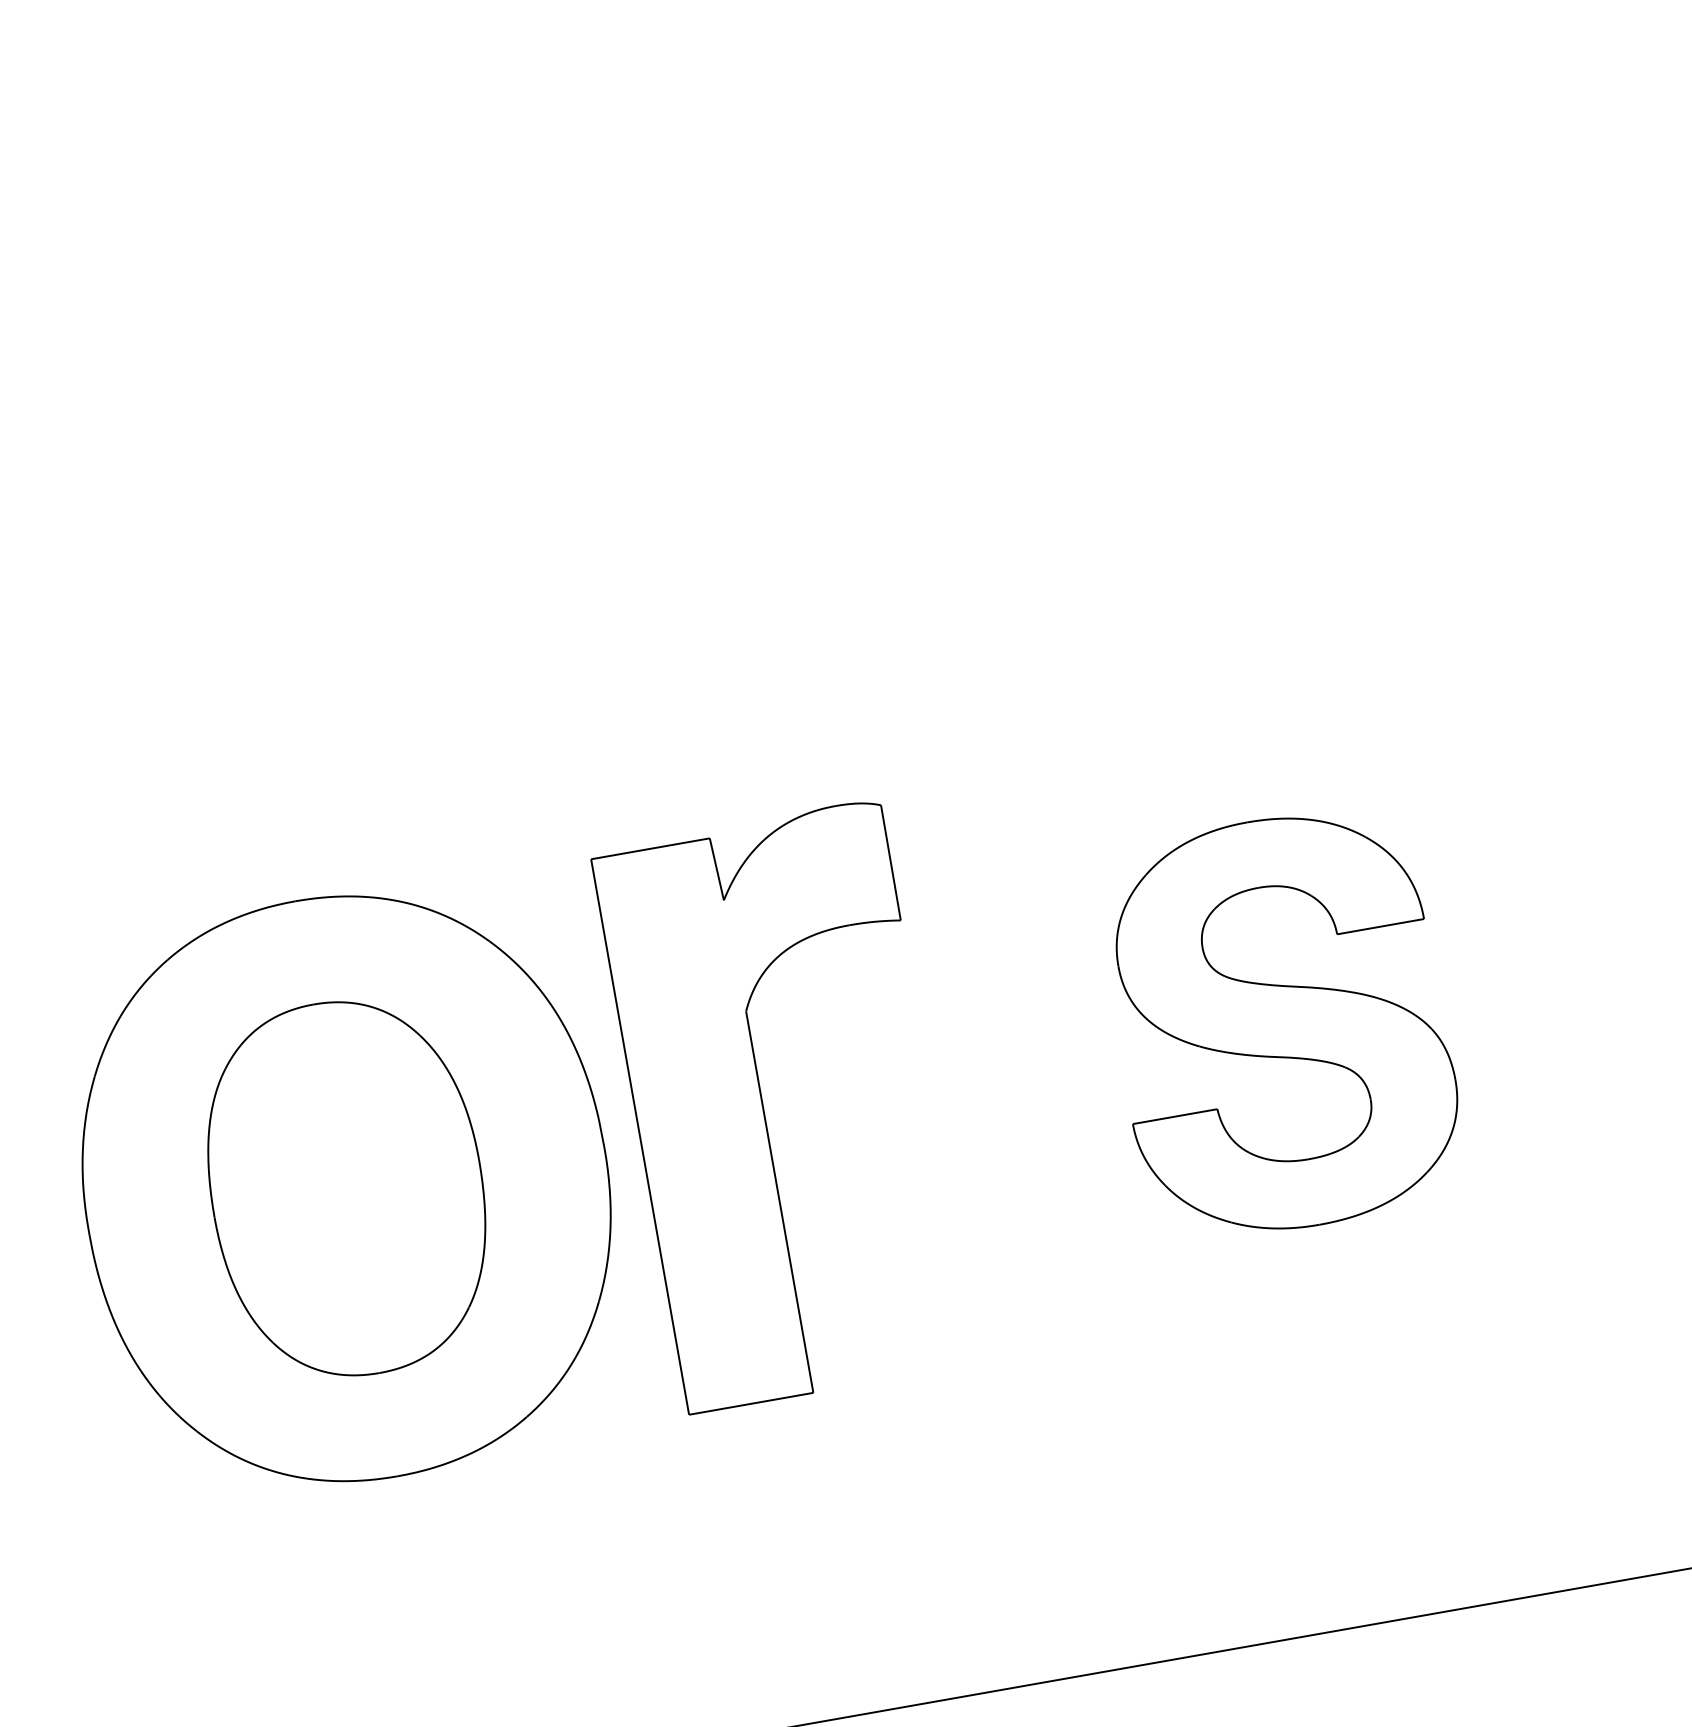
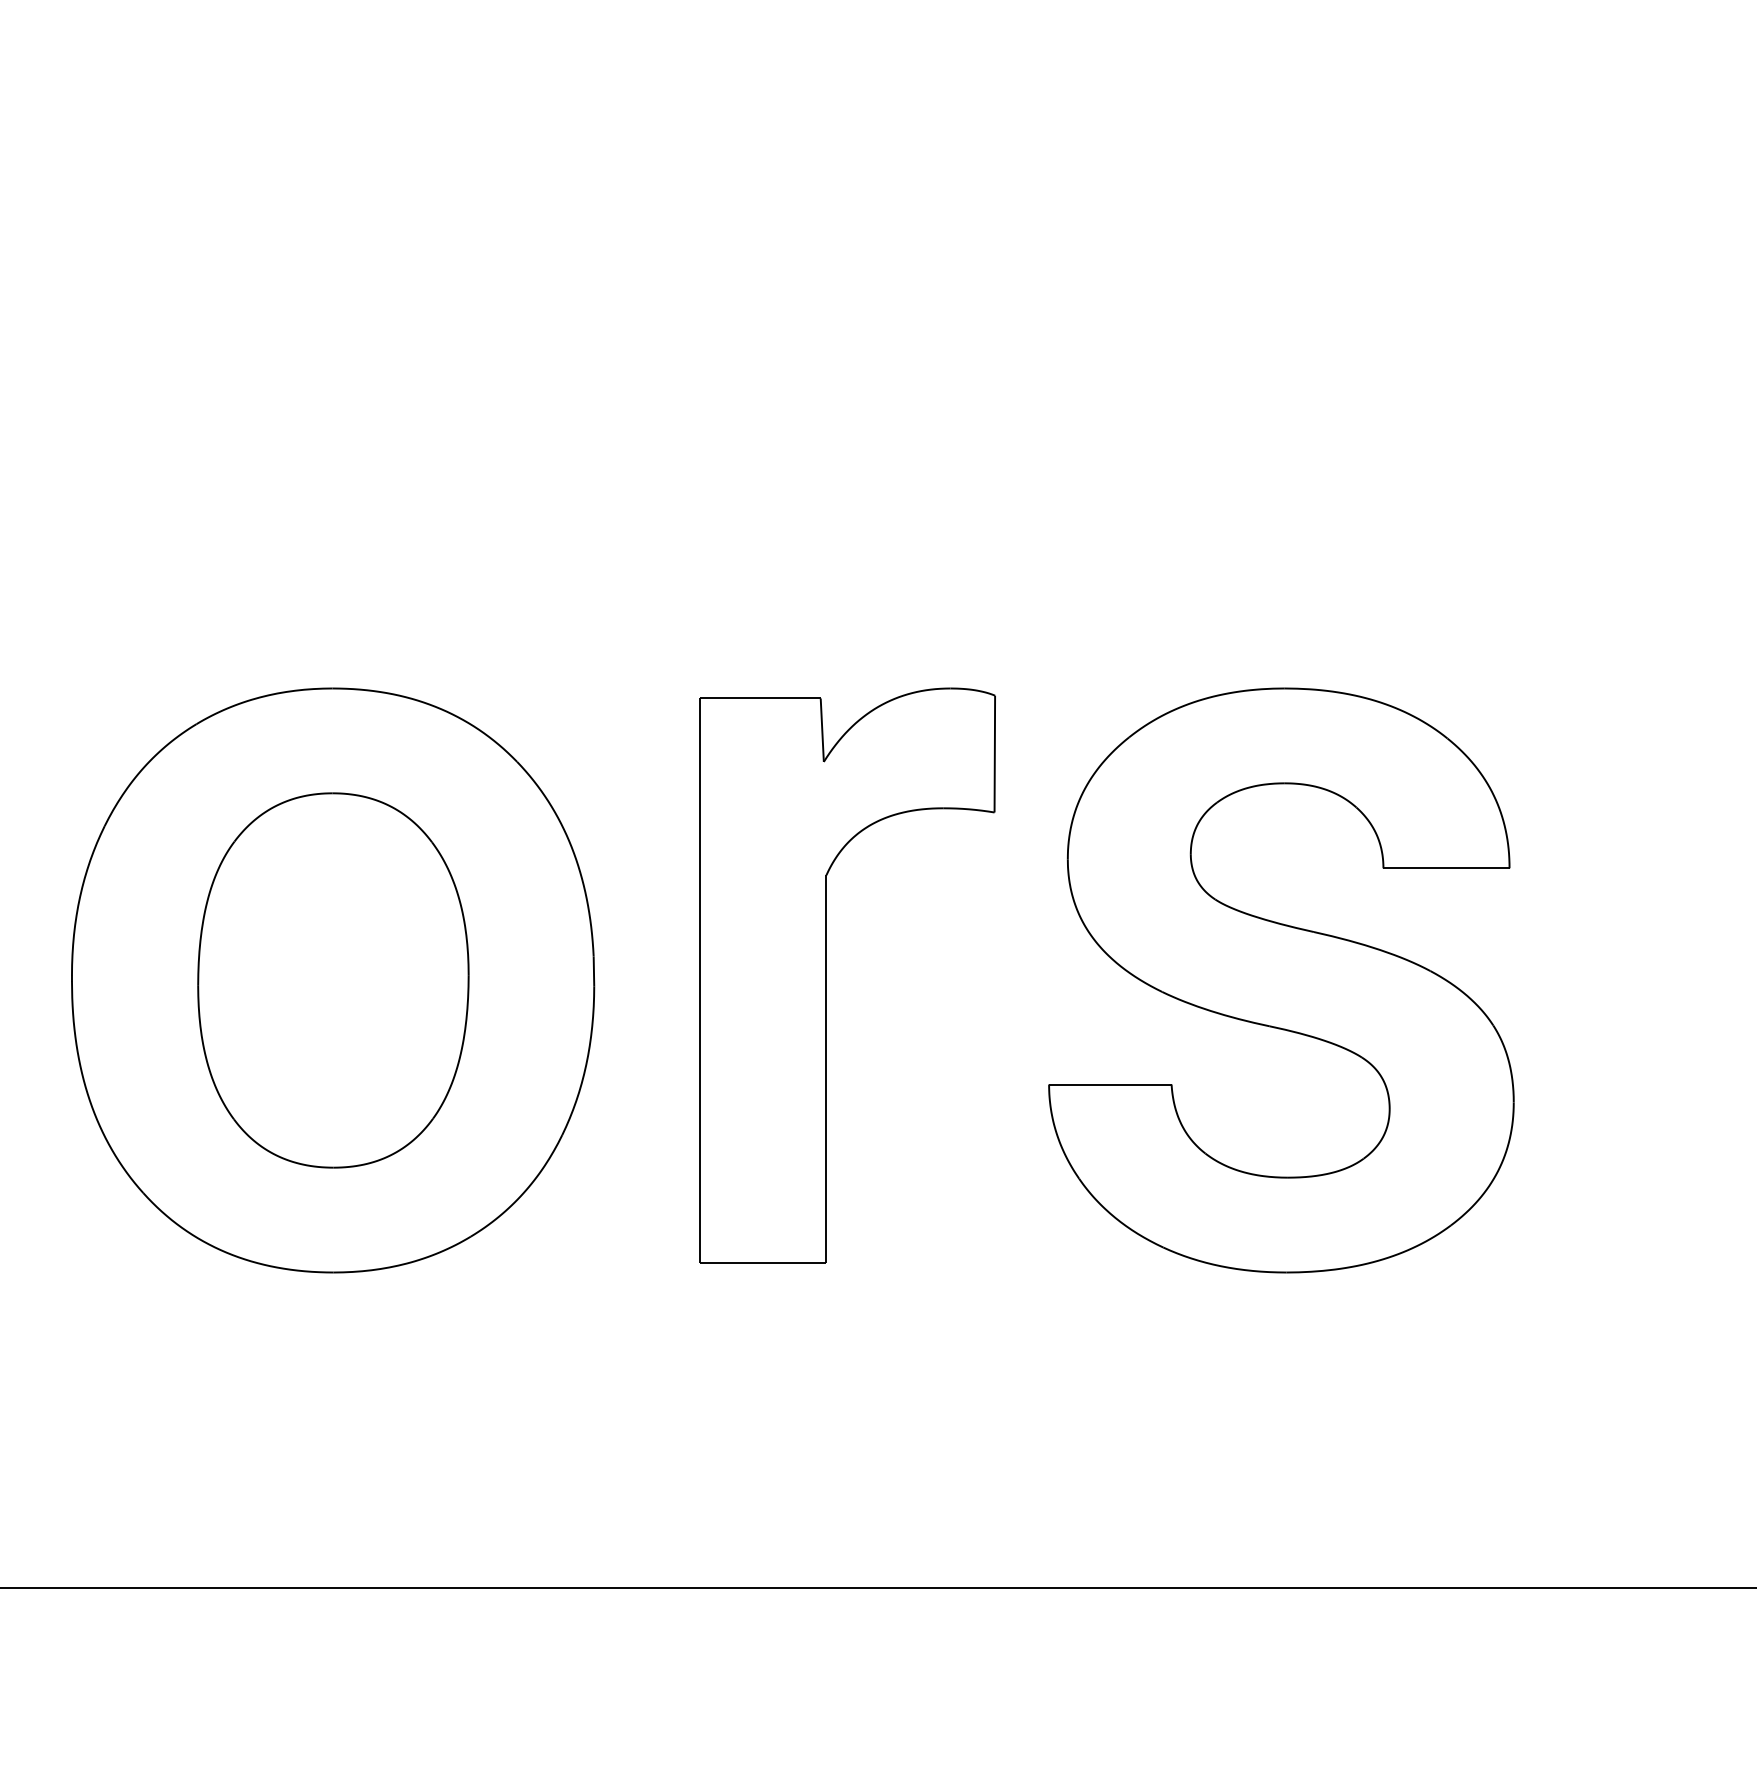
part: (1280, 1024) -> (1281, 980), size x1.43
part: (763, 1110) -> (826, 975), moved

